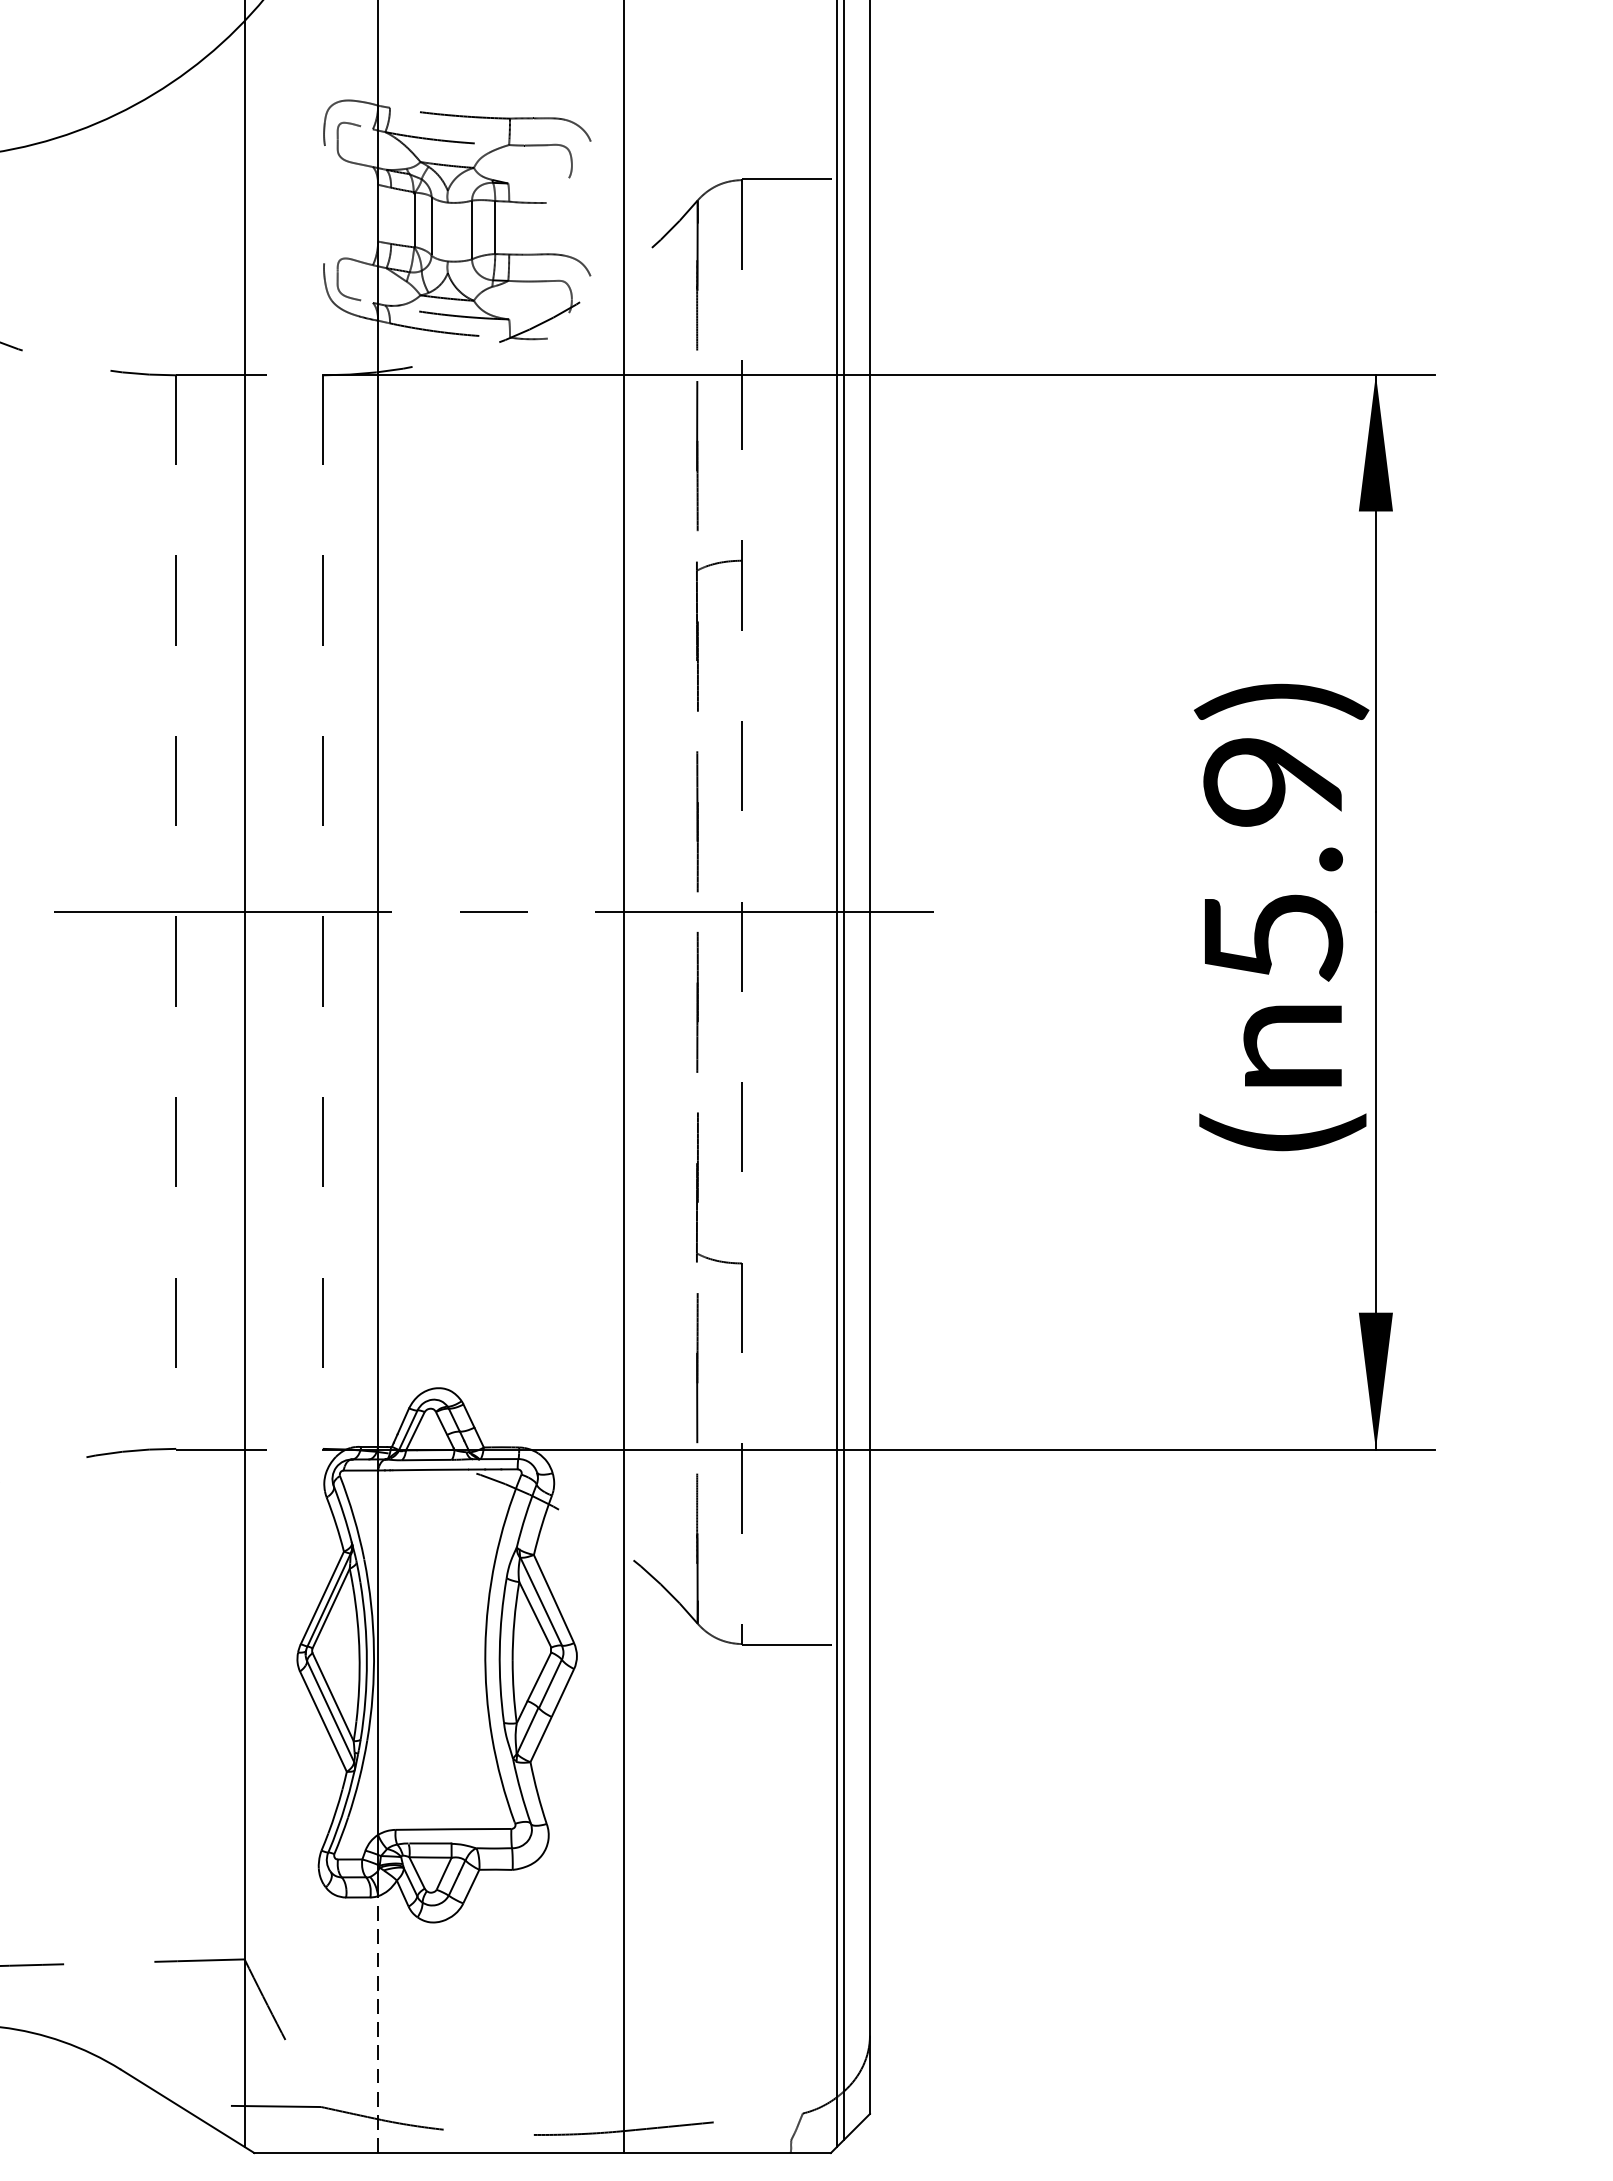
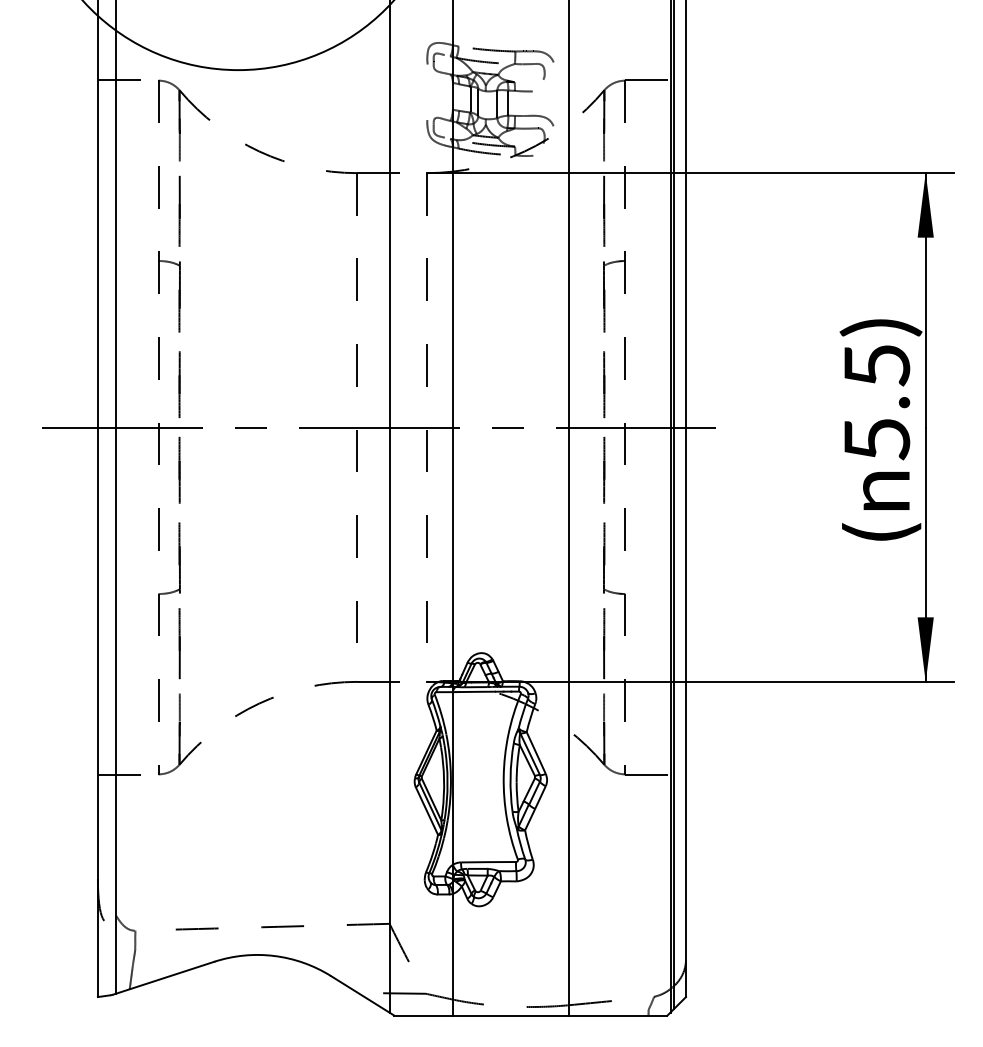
text: (1274, 783) -> (877, 366), 5.9) -> 5.5)
line: (377, 2024) -> (452, 954), dashed -> solid

